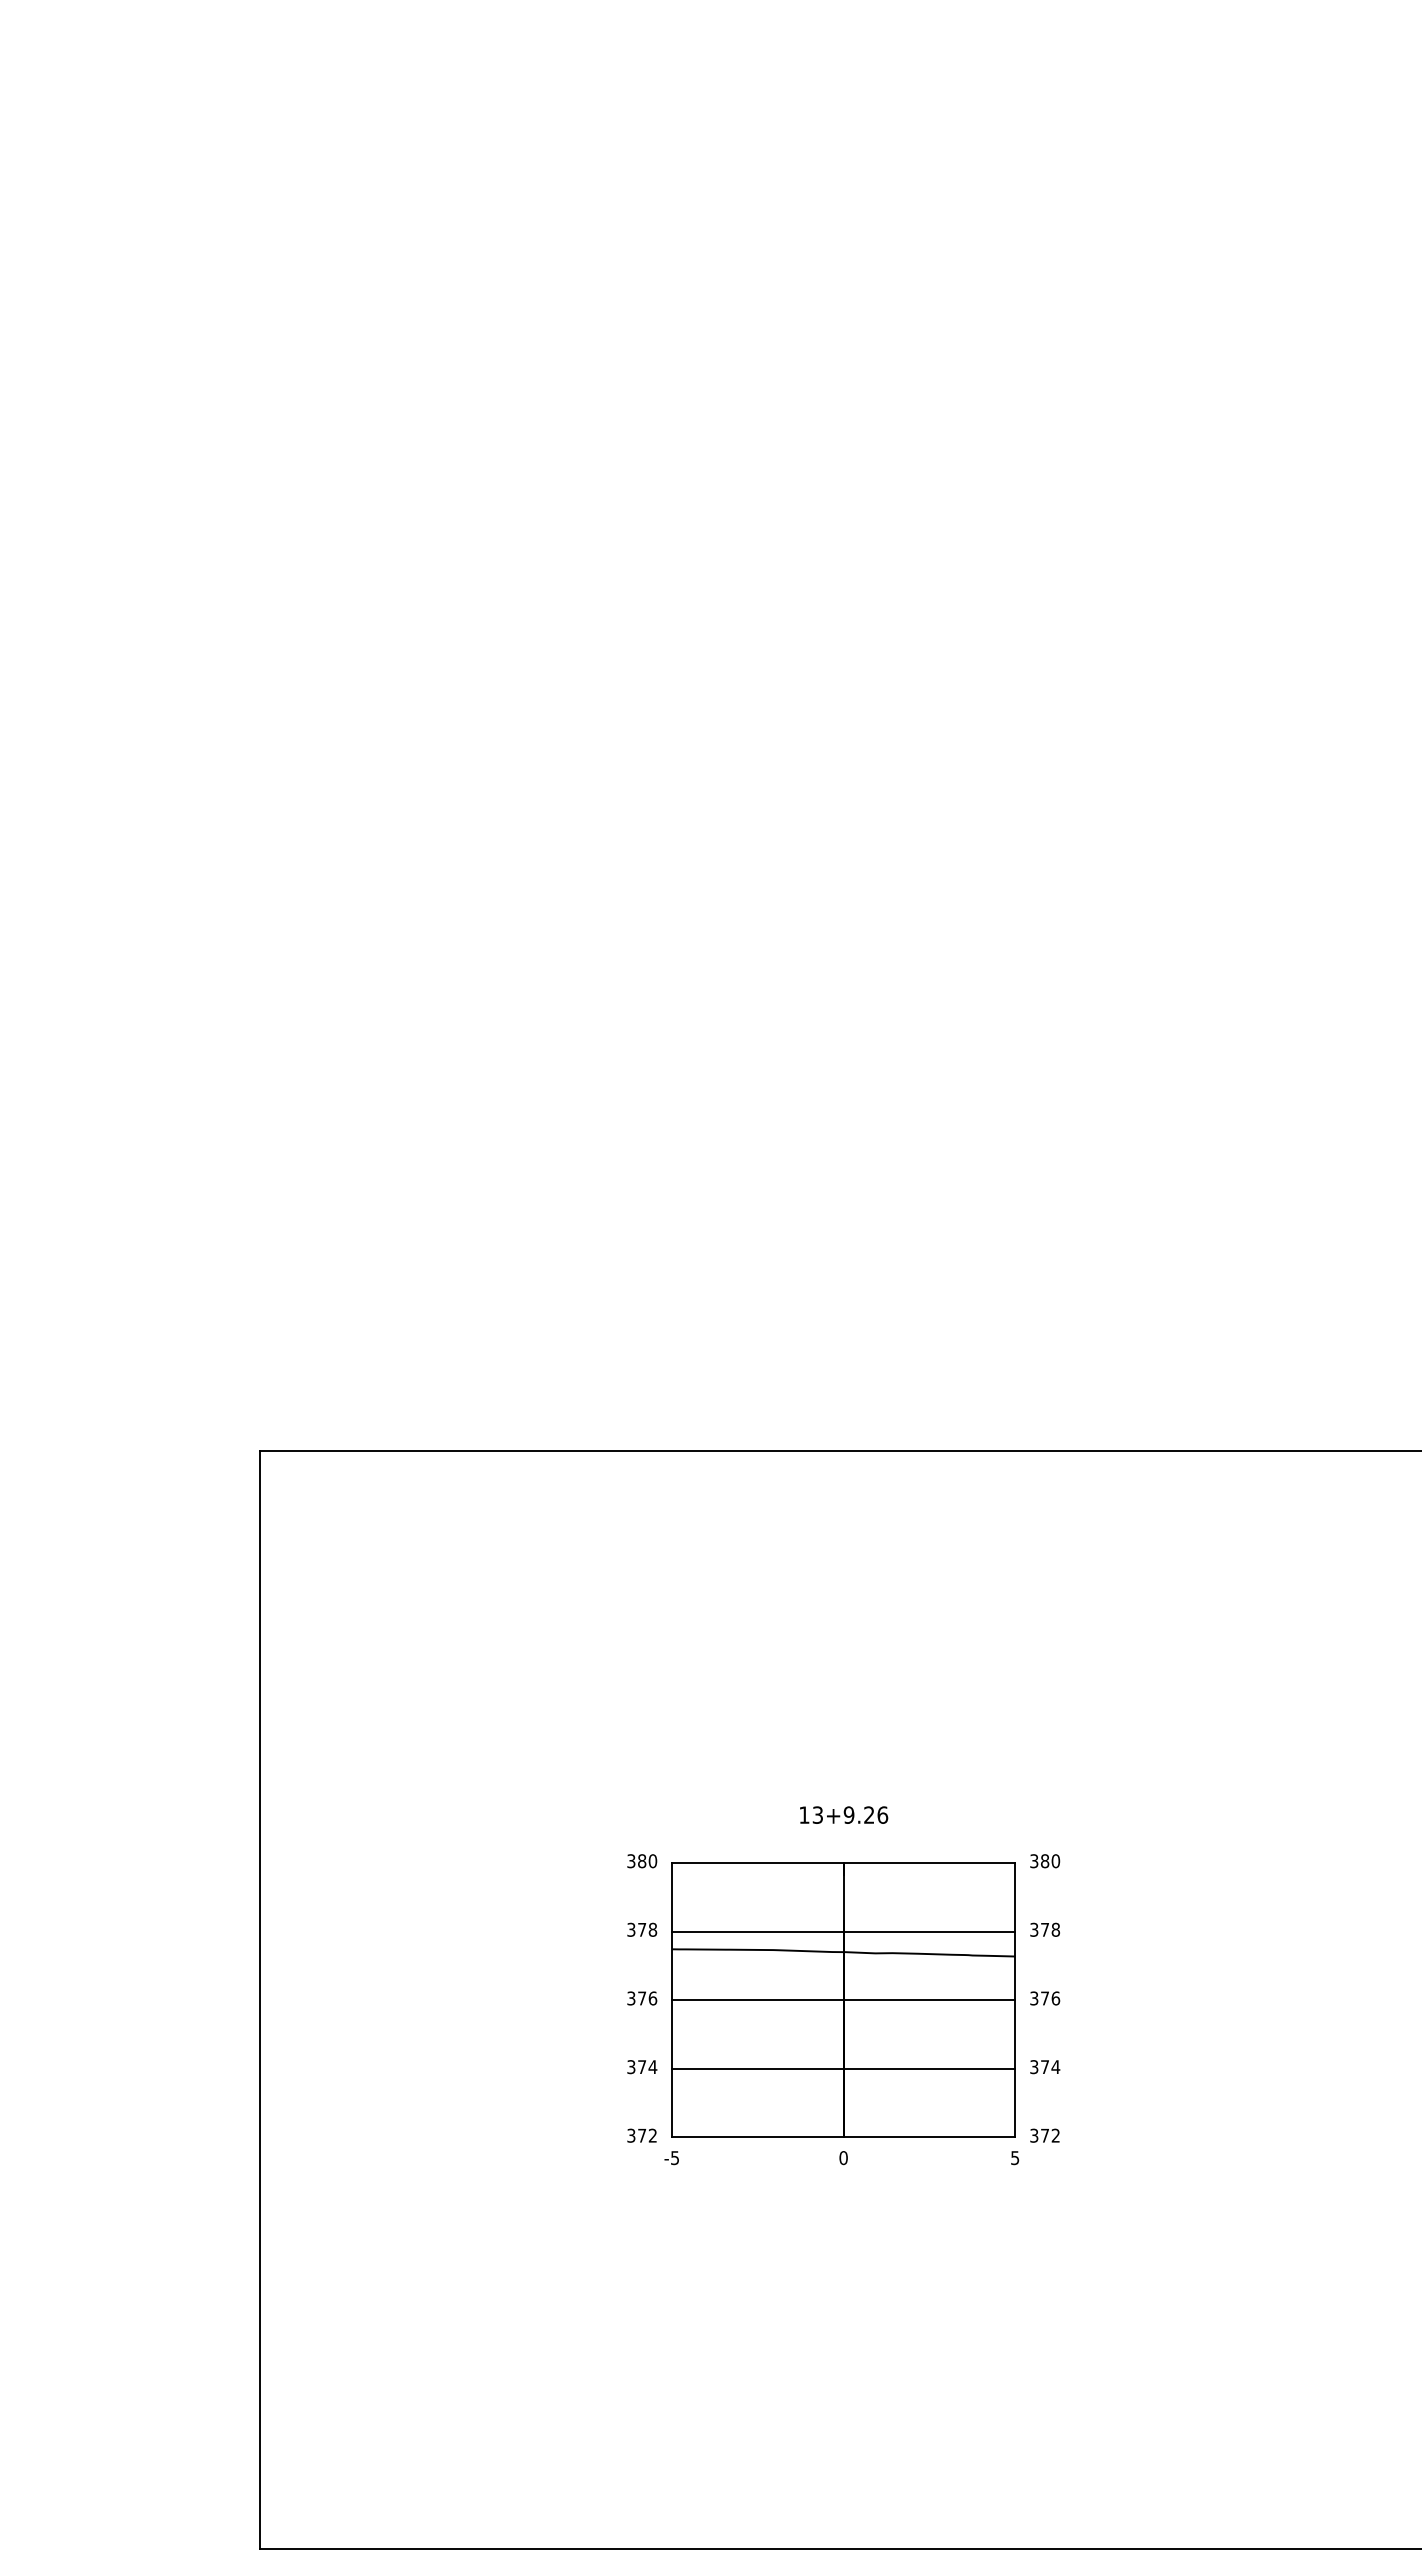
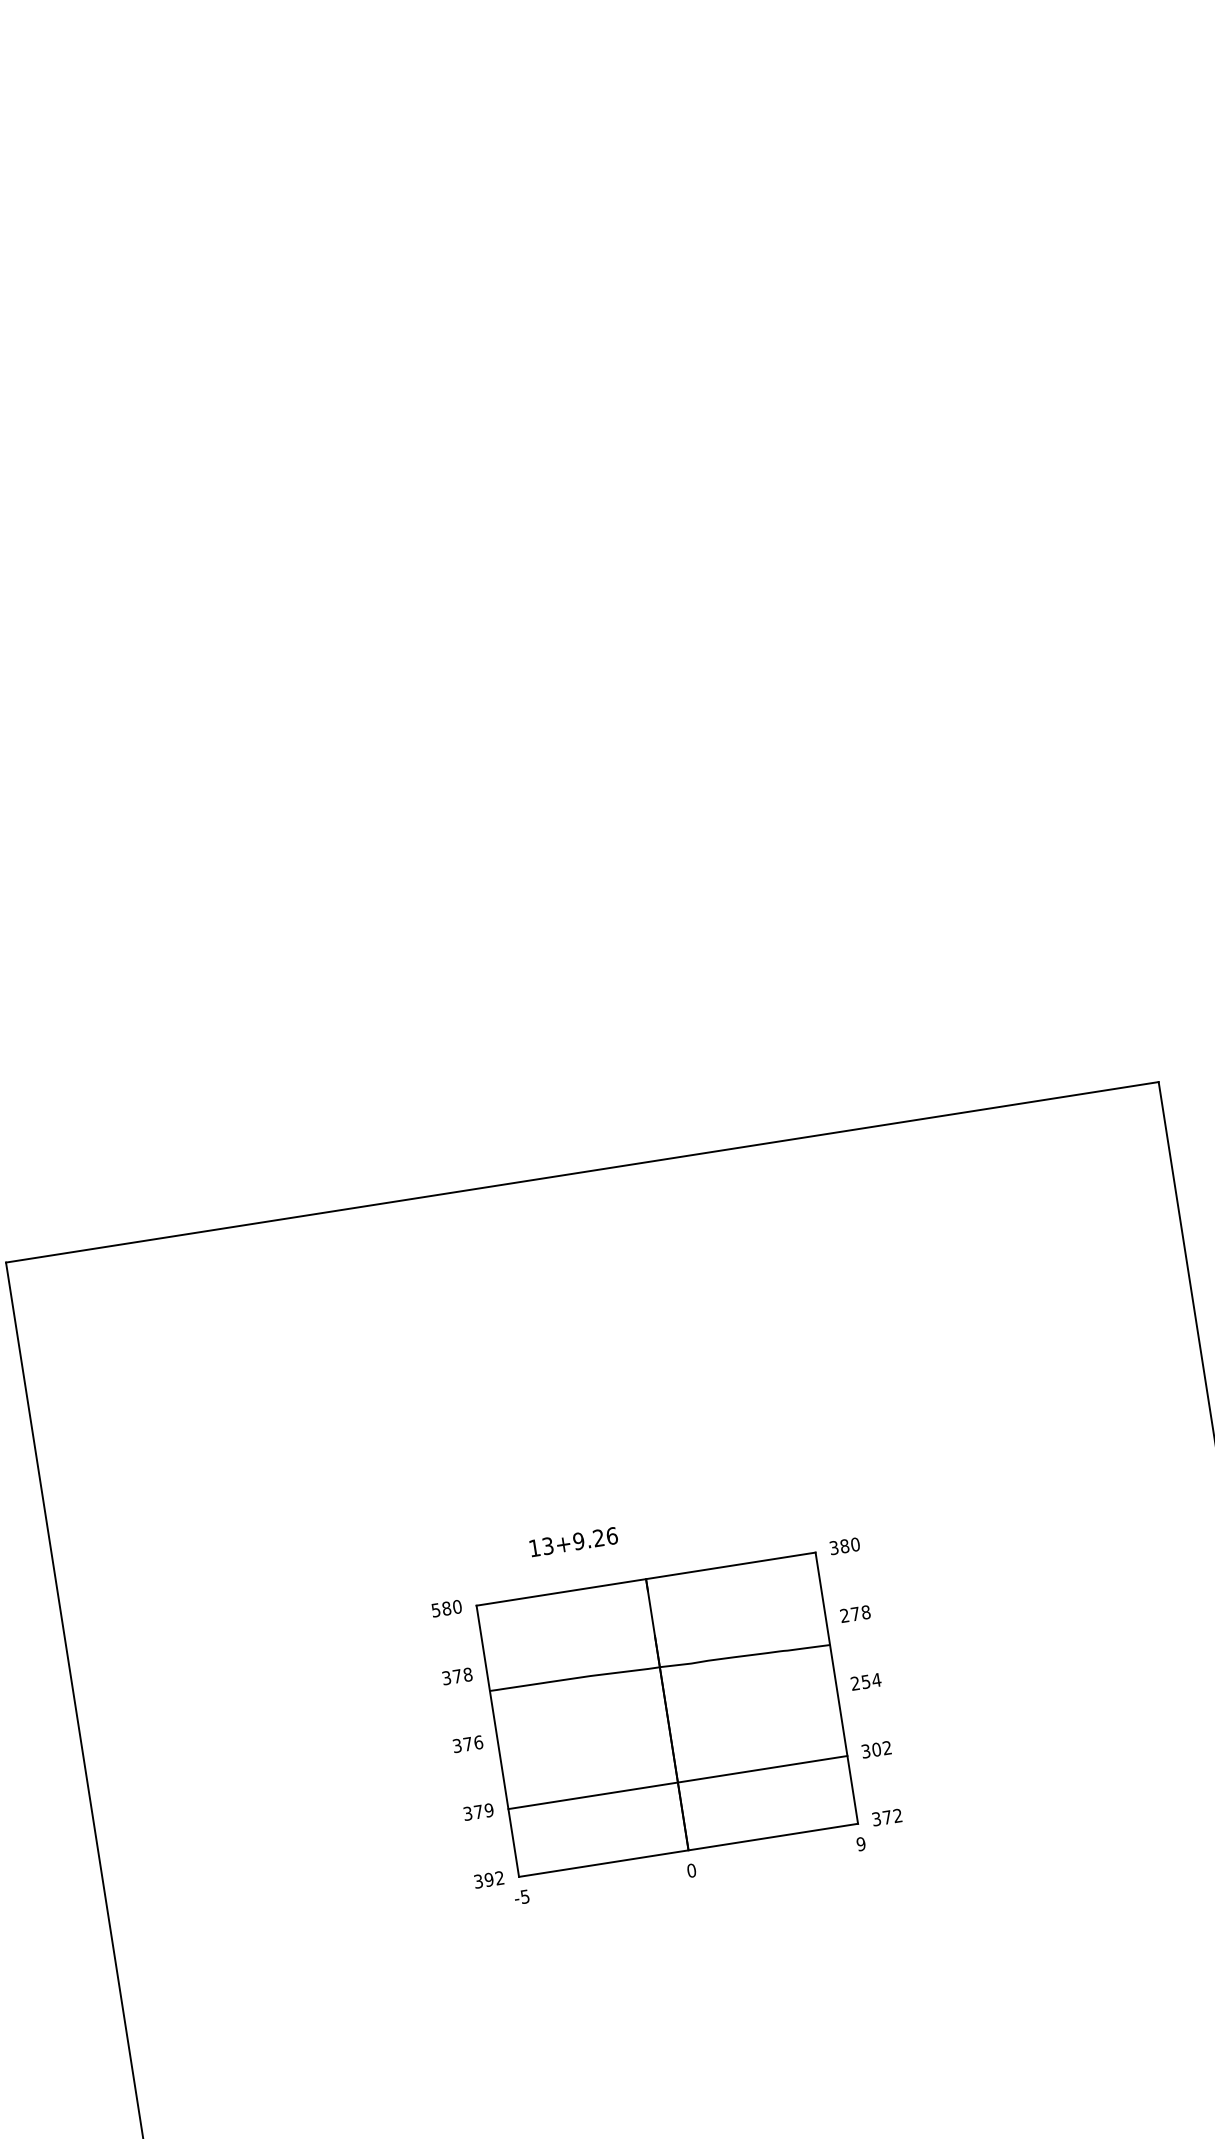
text: (844, 1814) -> (574, 1541), moved
text: (631, 1860) -> (436, 1609), 380 -> 580
text: (1034, 1929) -> (844, 1615), 378 -> 278
line: (843, 1931) -> (656, 1646), removed
text: (1045, 1998) -> (866, 1681), 376 -> 254
line: (843, 2000) -> (667, 1715), removed
text: (652, 2067) -> (488, 1810), 374 -> 379
text: (1050, 2067) -> (882, 1749), 374 -> 302
text: (642, 2135) -> (489, 1879), 372 -> 392
text: (1015, 2157) -> (861, 1843), 5 -> 9

